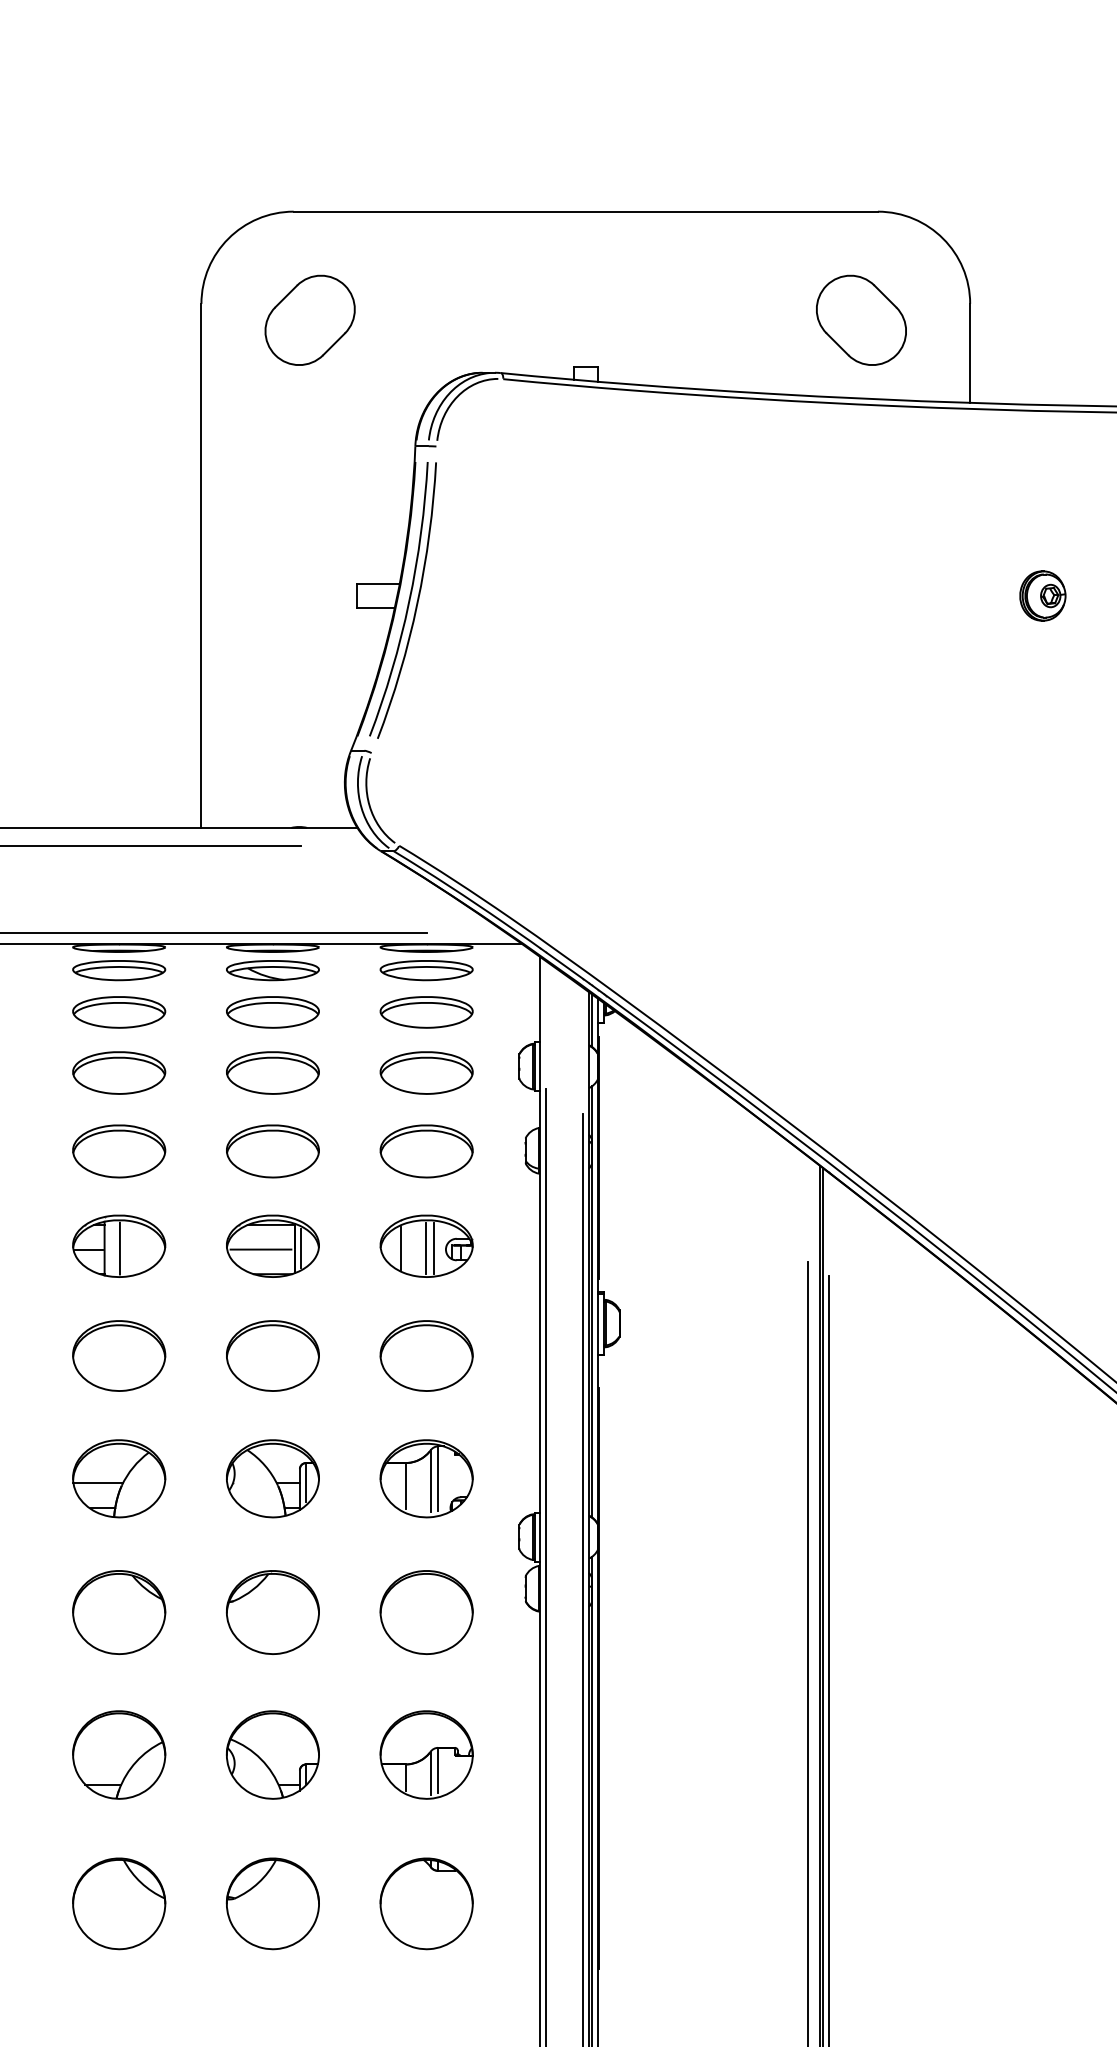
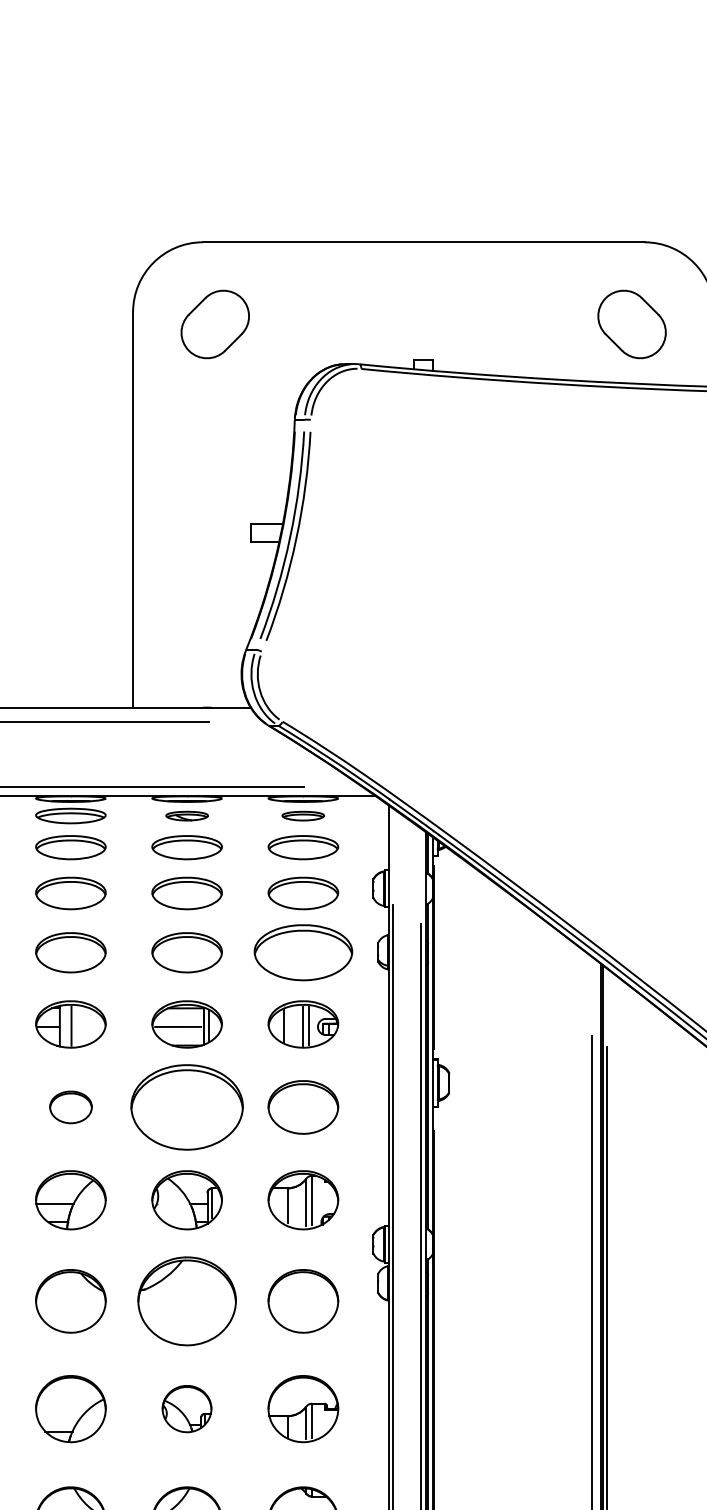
part: (272, 970) -> (186, 815), size x0.6
part: (426, 970) -> (303, 815), size x0.6
part: (426, 1151) -> (303, 952), size x1.4
part: (119, 1355) -> (71, 1107), size x0.6
part: (272, 1355) -> (186, 1107), size x1.6
part: (272, 1612) -> (186, 1301), size x1.4
part: (272, 1754) -> (186, 1408), size x0.7

